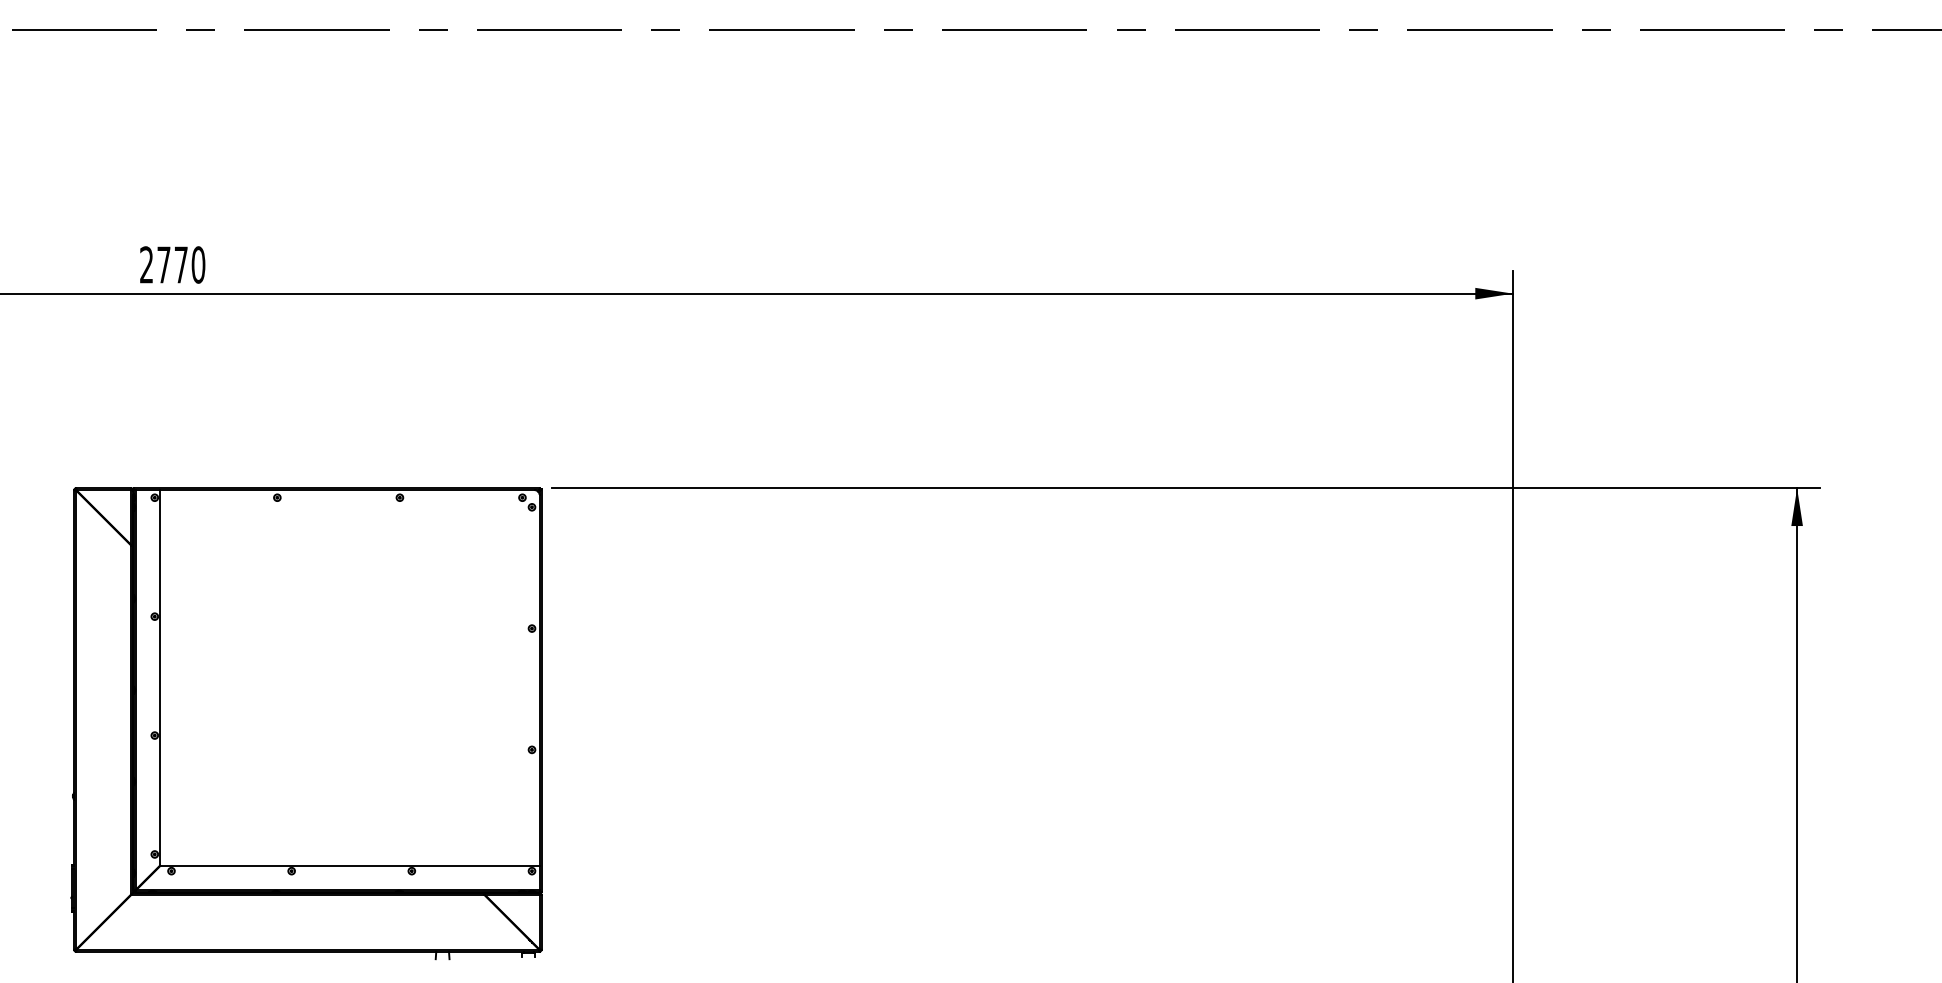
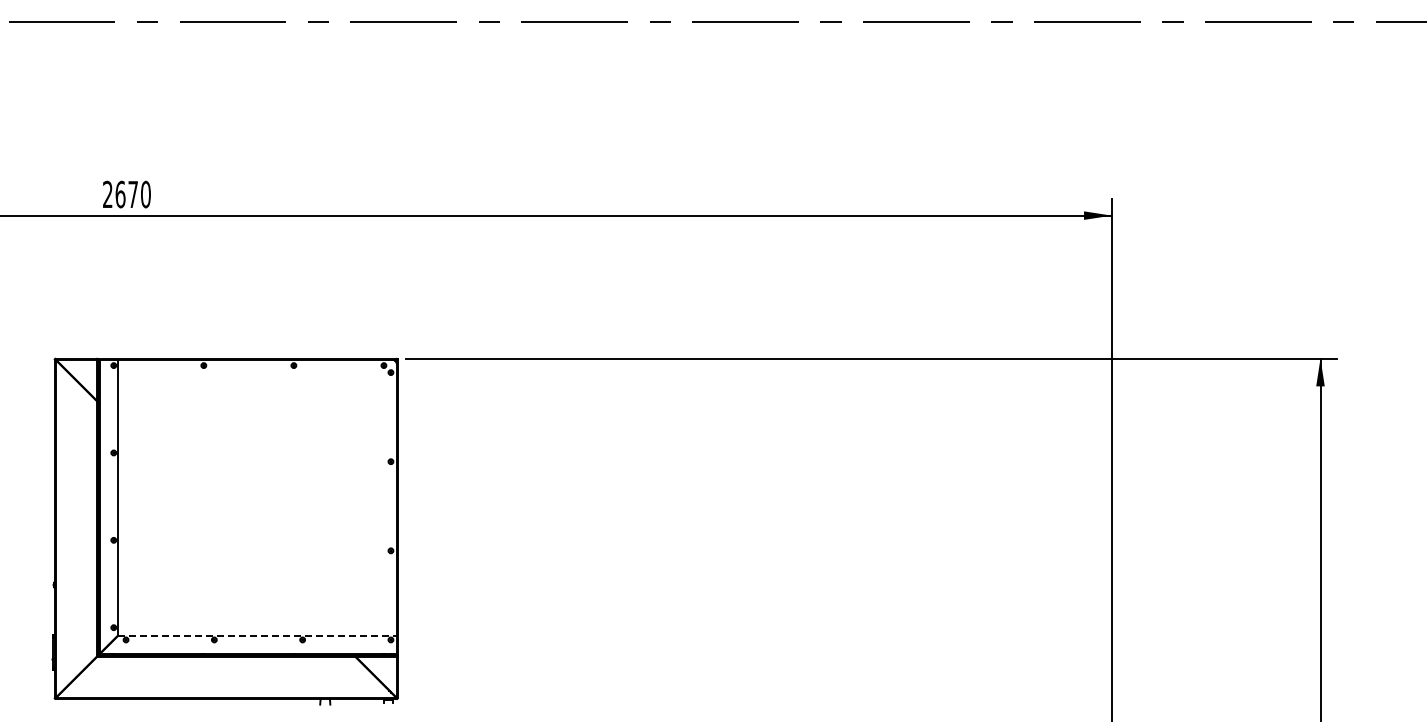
text: (163, 264) -> (120, 194), 2770 -> 2670
line: (350, 866) -> (257, 636), solid -> dashed

